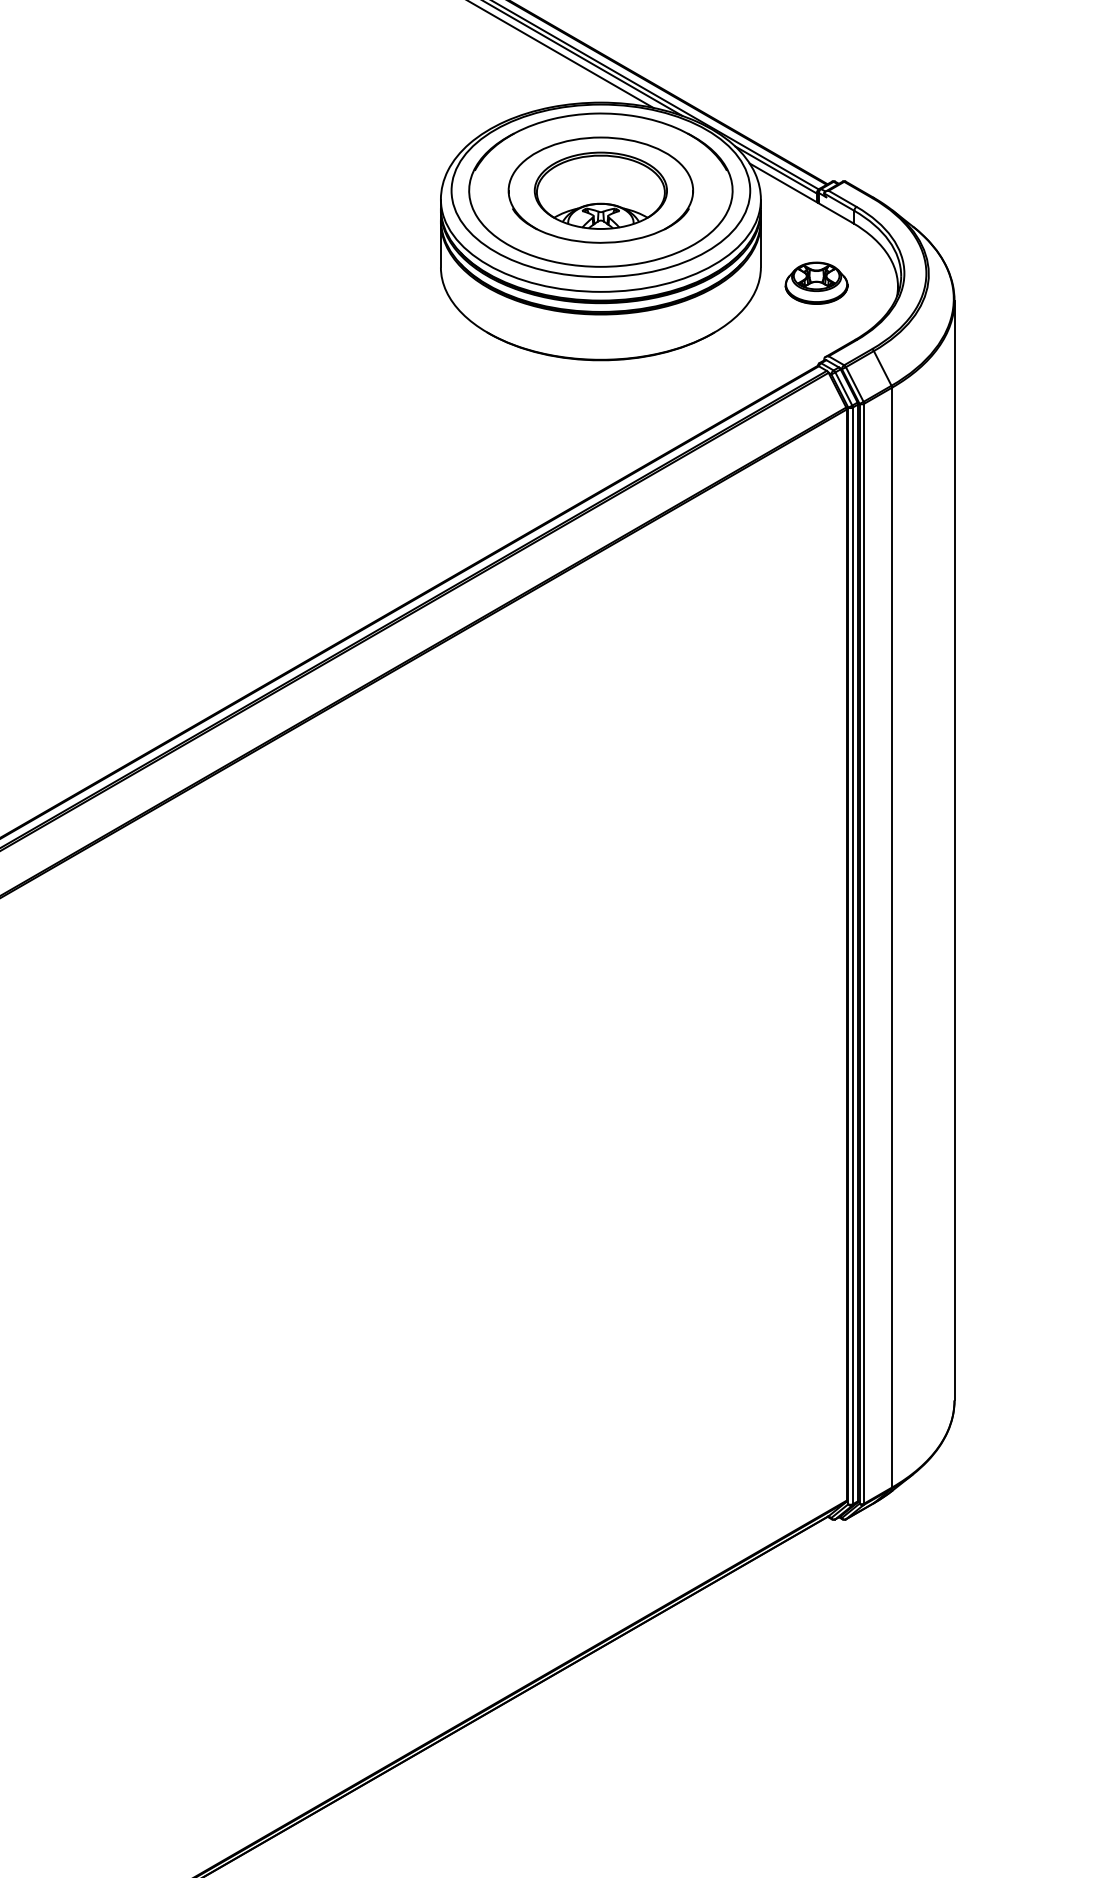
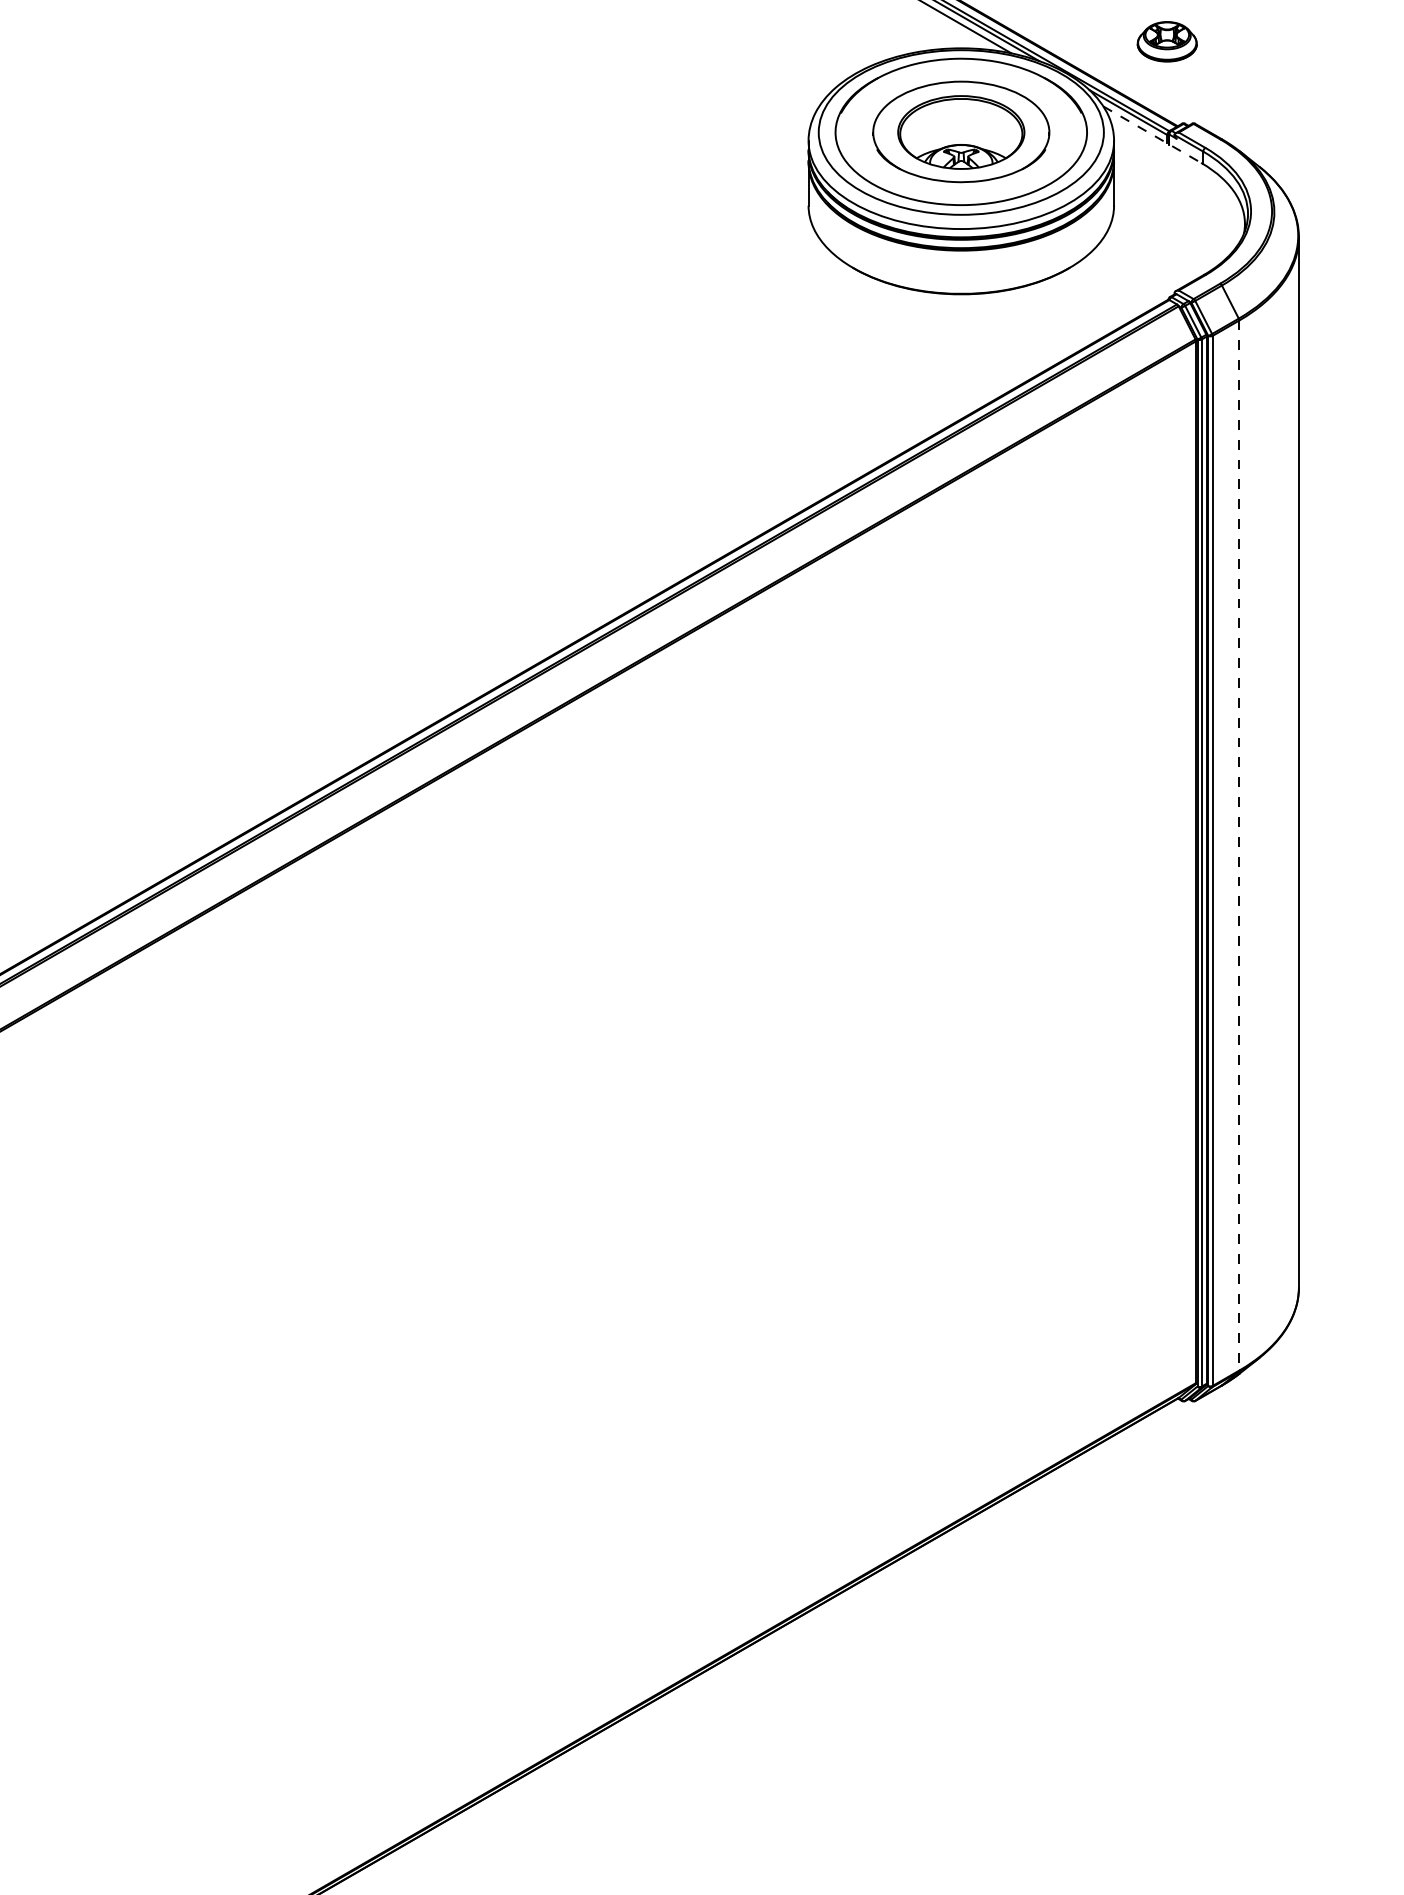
line: (801, 192) -> (1152, 134), solid -> dashed
part: (815, 282) -> (1166, 41), moved
line: (892, 938) -> (1239, 846), solid -> dashed

